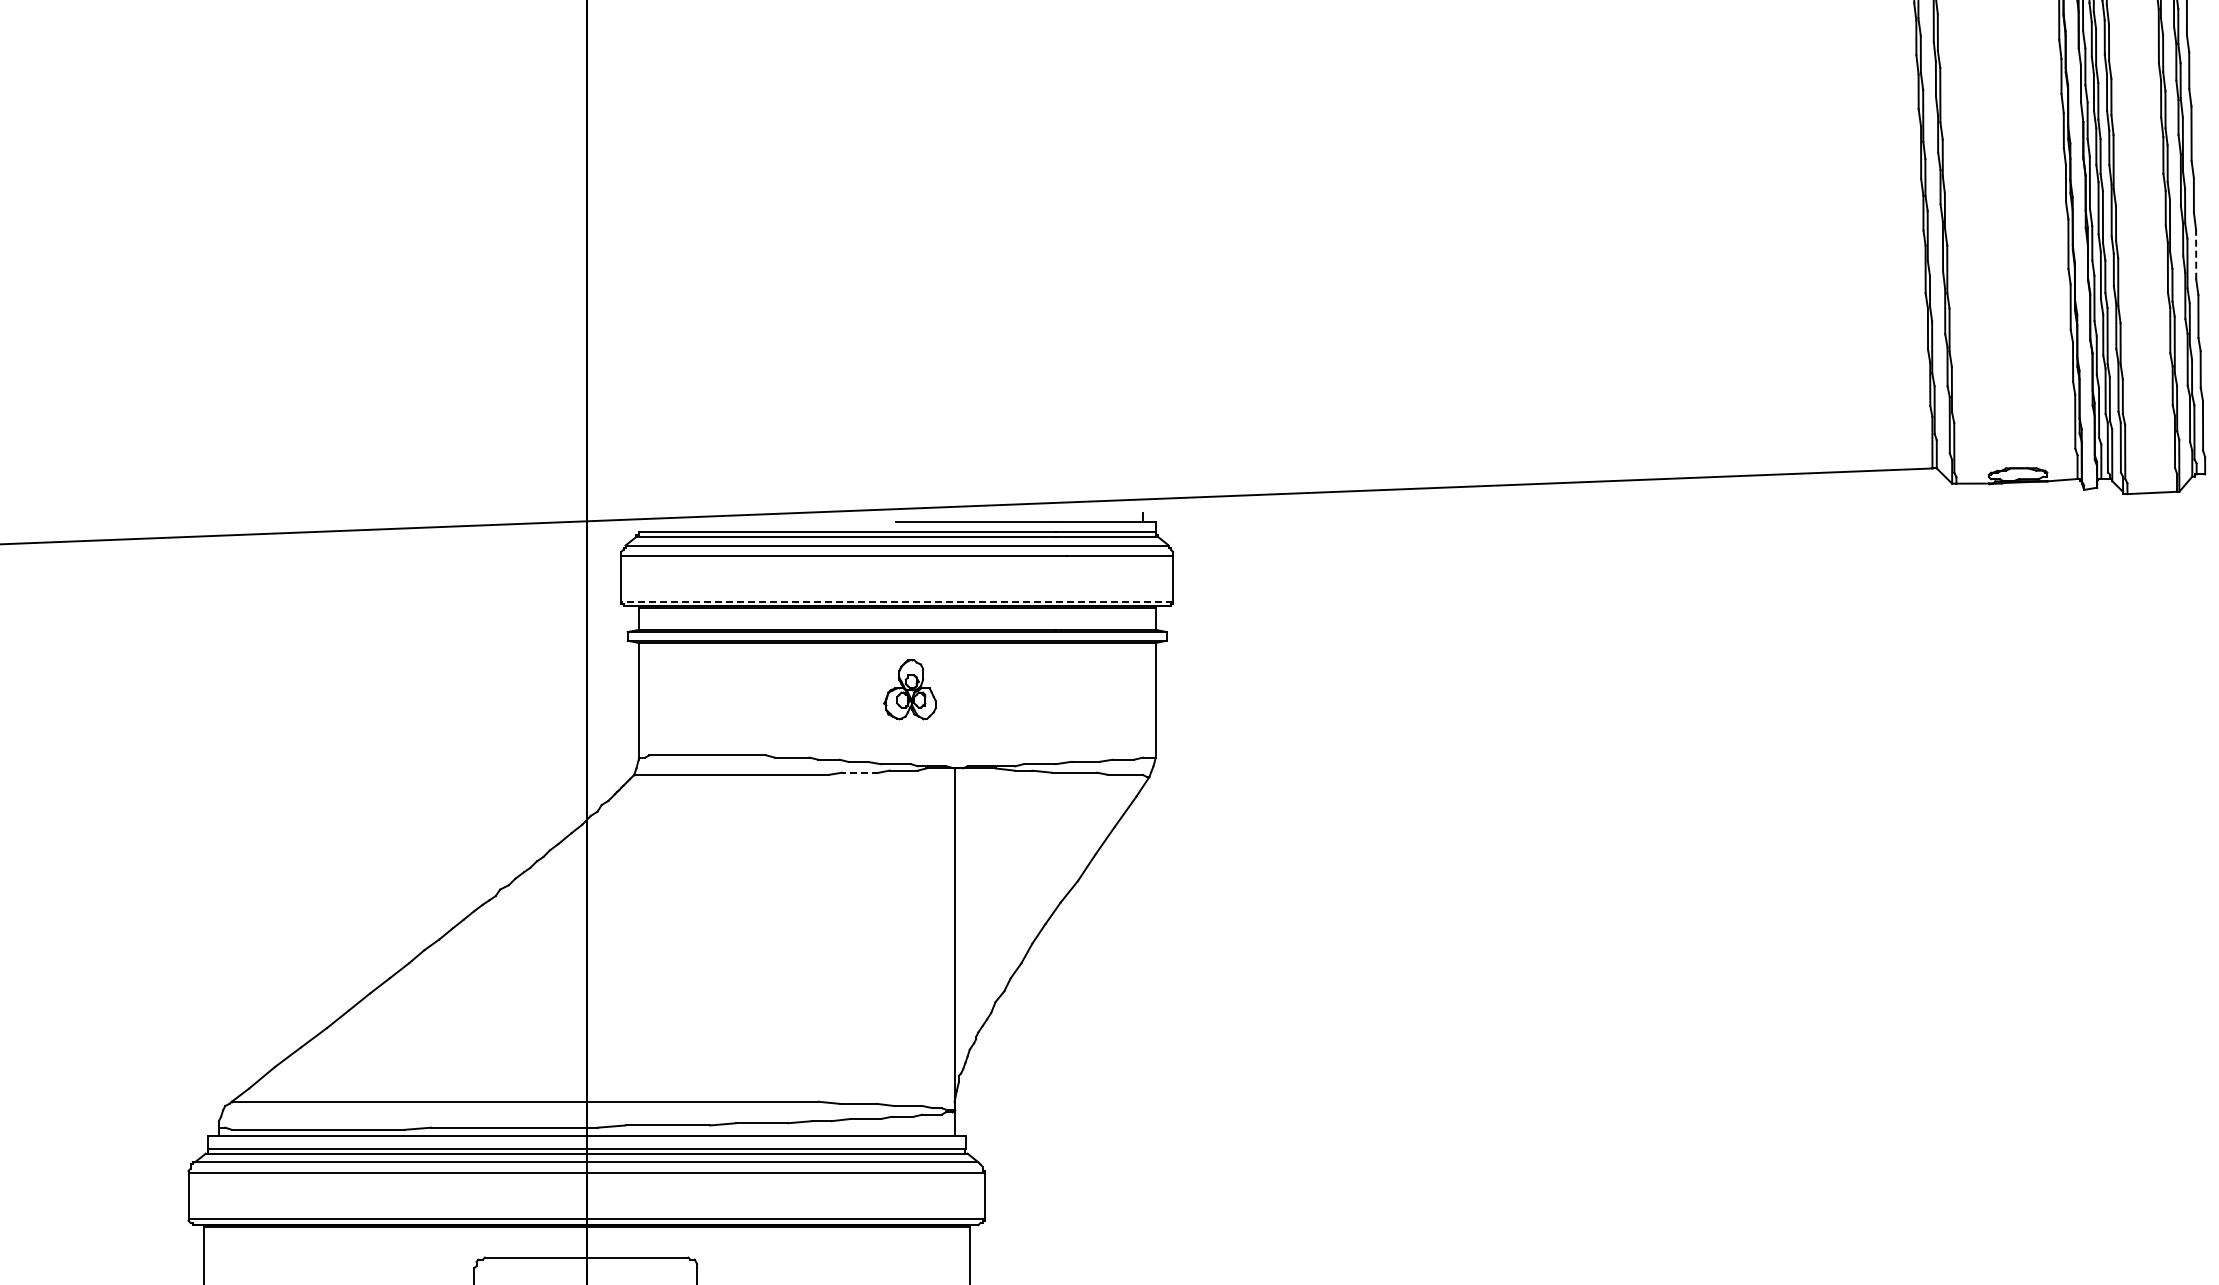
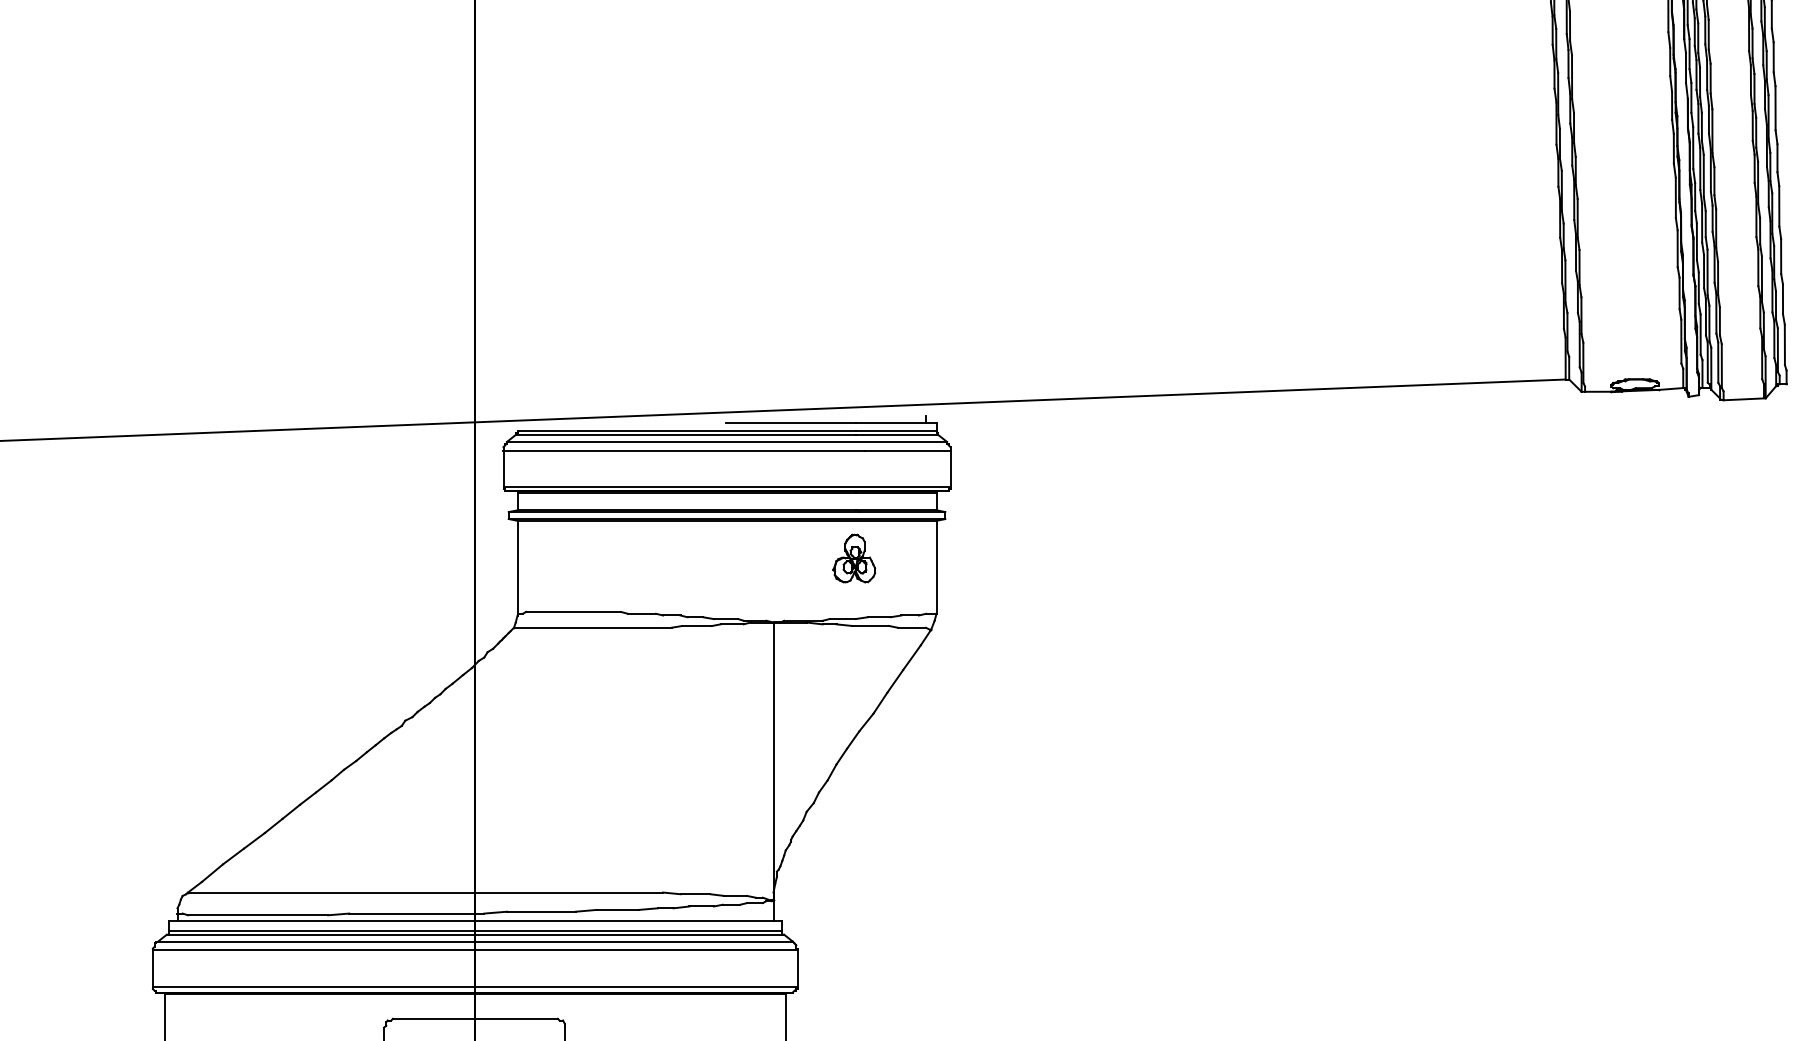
line: (2196, 254) -> (1779, 206), dashed -> solid
line: (897, 601) -> (727, 487), dashed -> solid
part: (909, 689) -> (853, 558), moved
line: (859, 772) -> (696, 625), dashed -> solid

